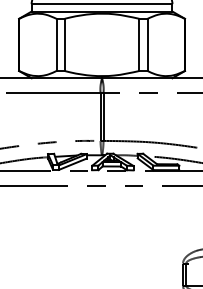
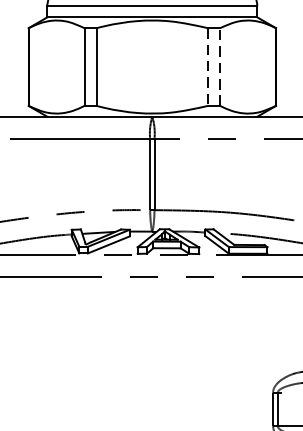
line: (147, 44) -> (220, 66), solid -> dashed
line: (139, 45) -> (208, 67), solid -> dashed

